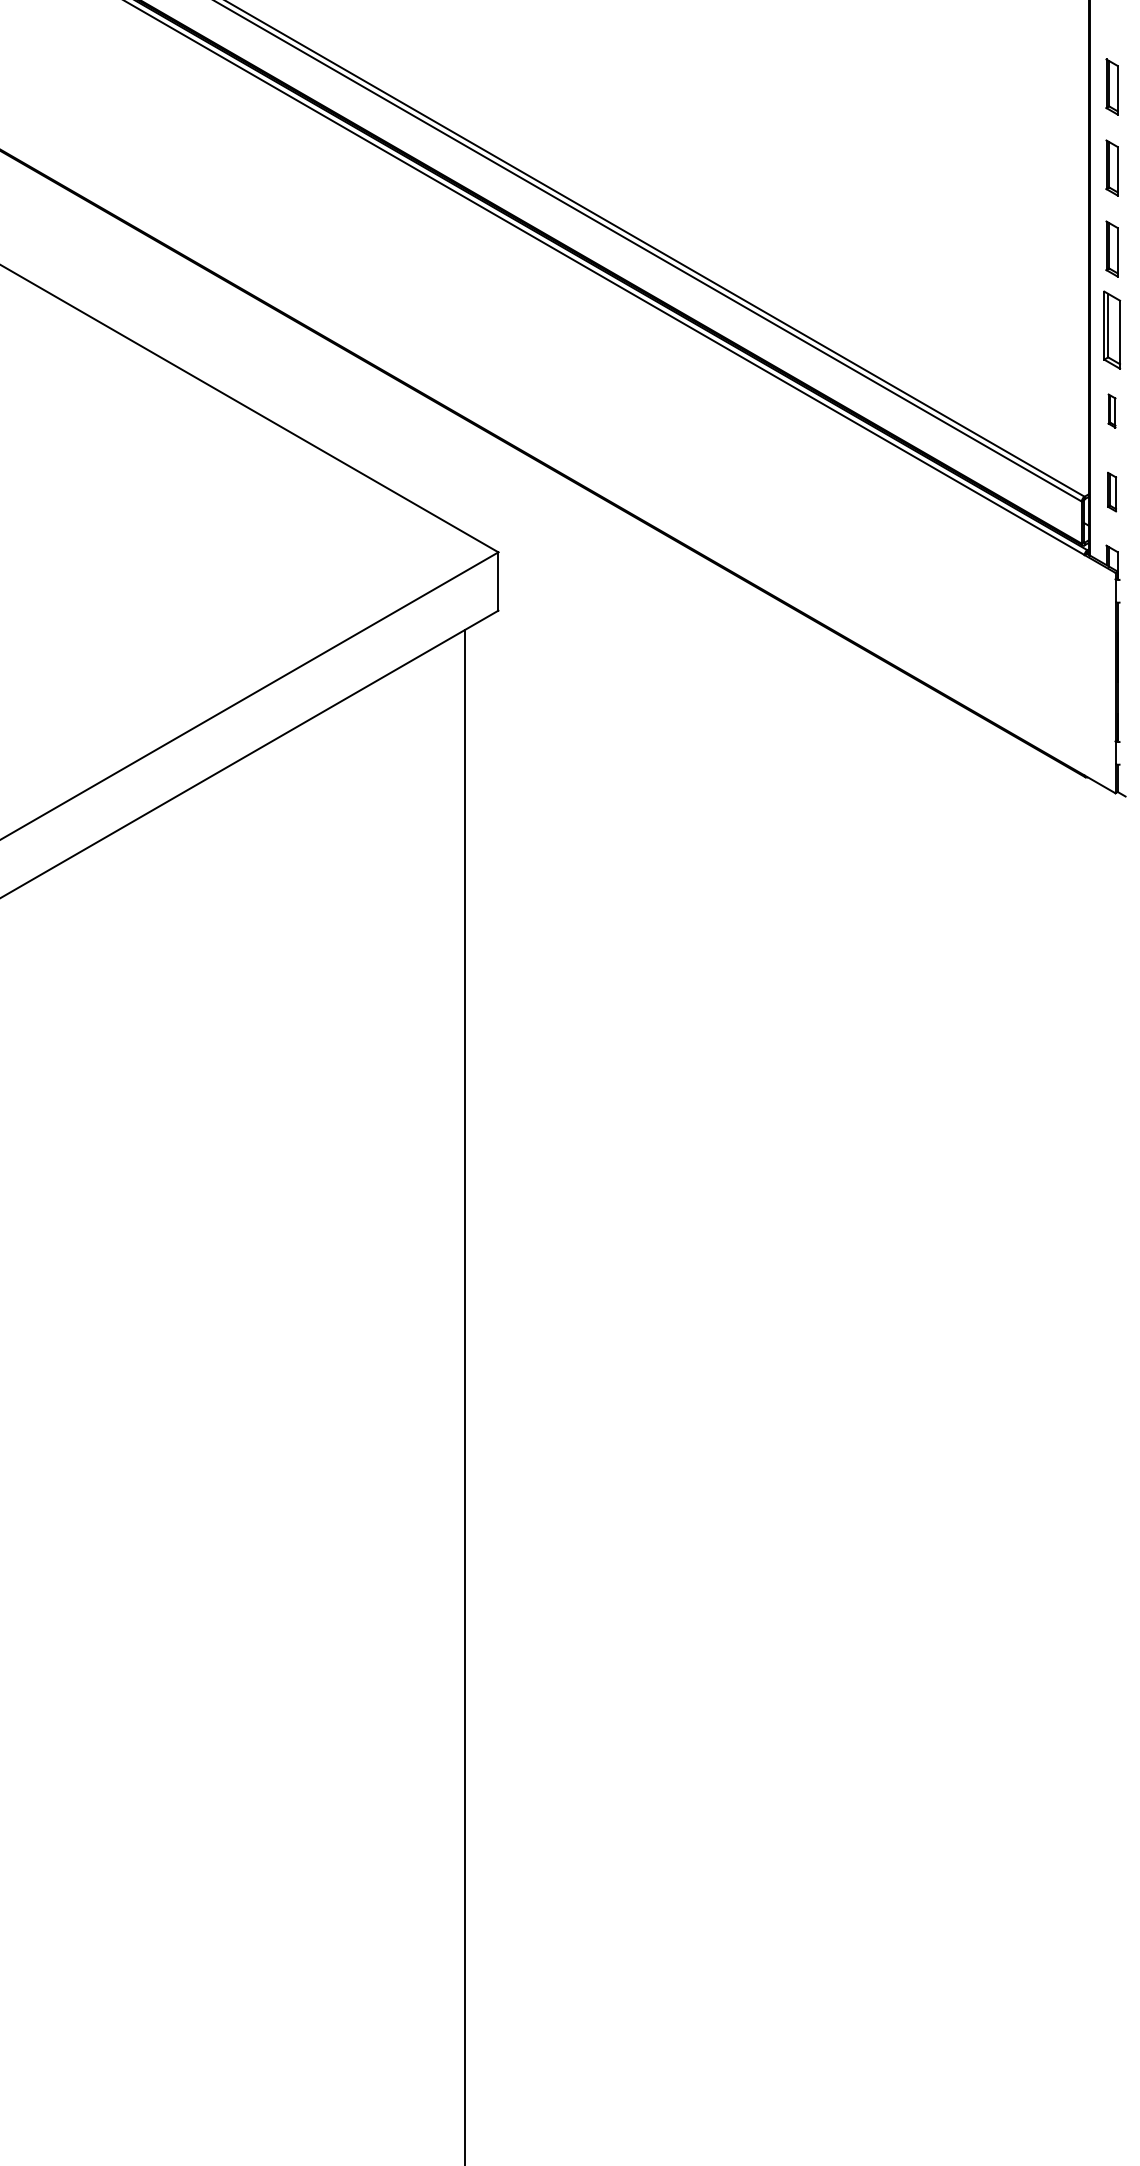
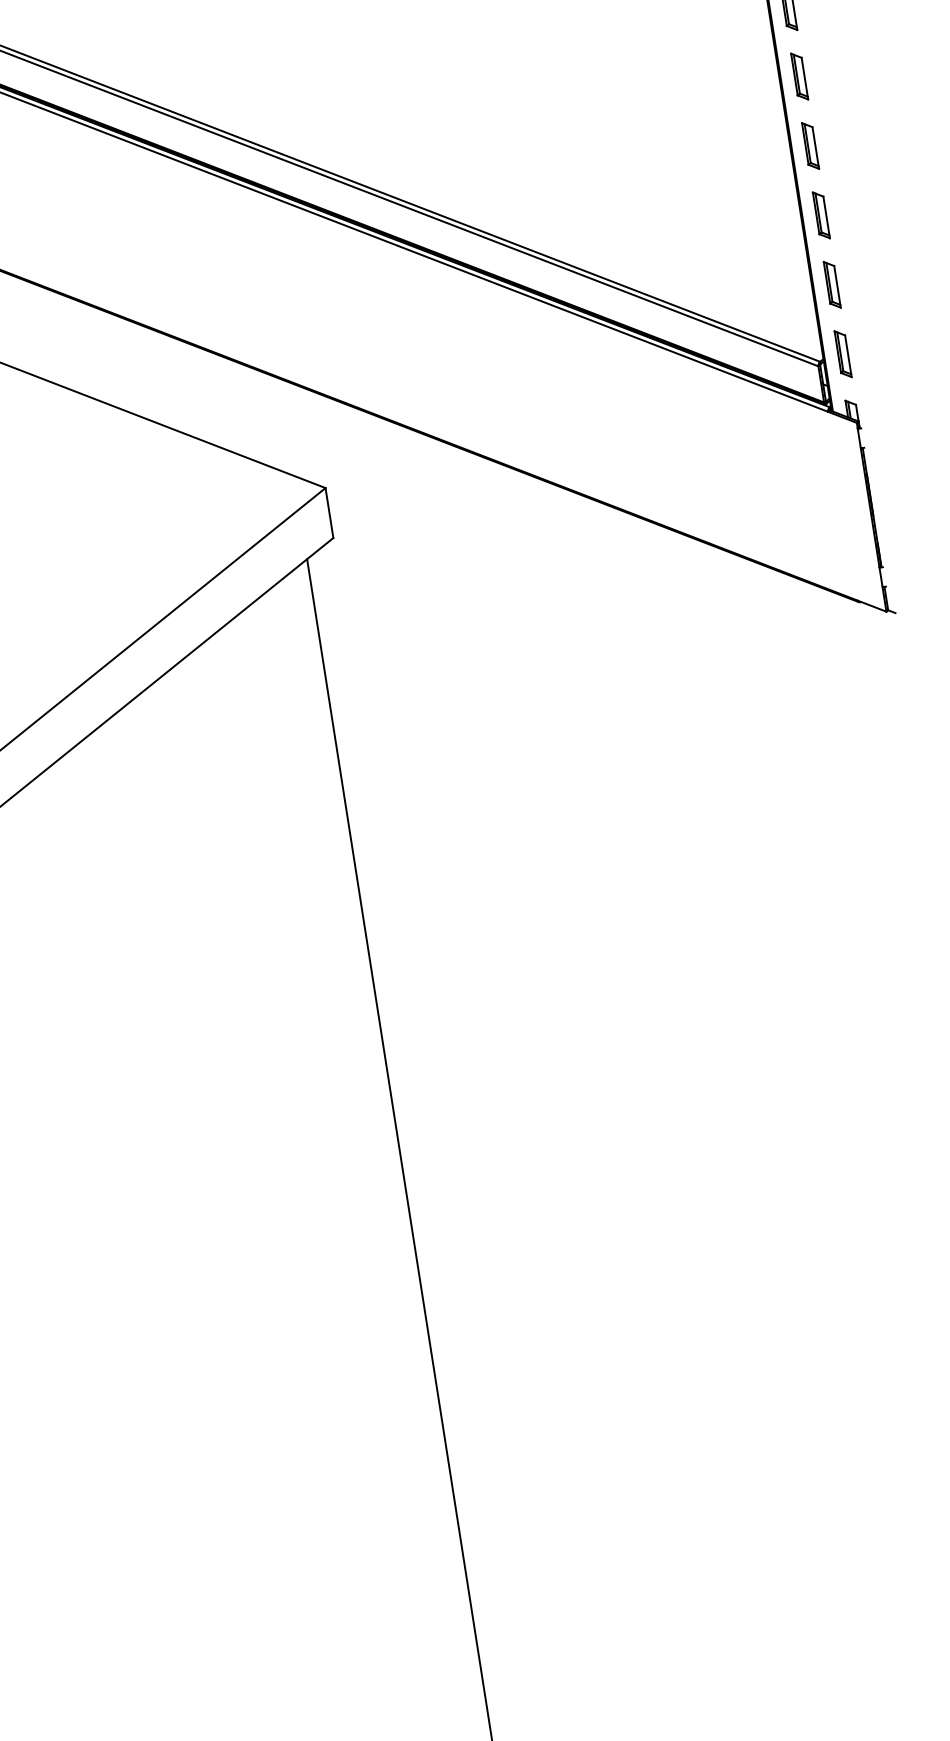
part: (1111, 329) -> (820, 214), size x0.71
part: (1111, 410) -> (831, 284), size x1.67
part: (1111, 491) -> (842, 353), size x1.43

